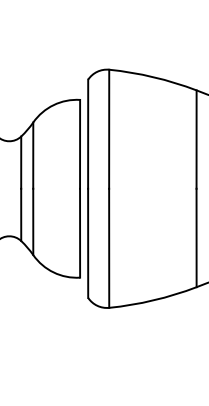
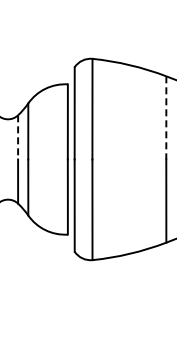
line: (196, 139) -> (166, 117), solid -> dashed
line: (21, 162) -> (18, 137), solid -> dashed

